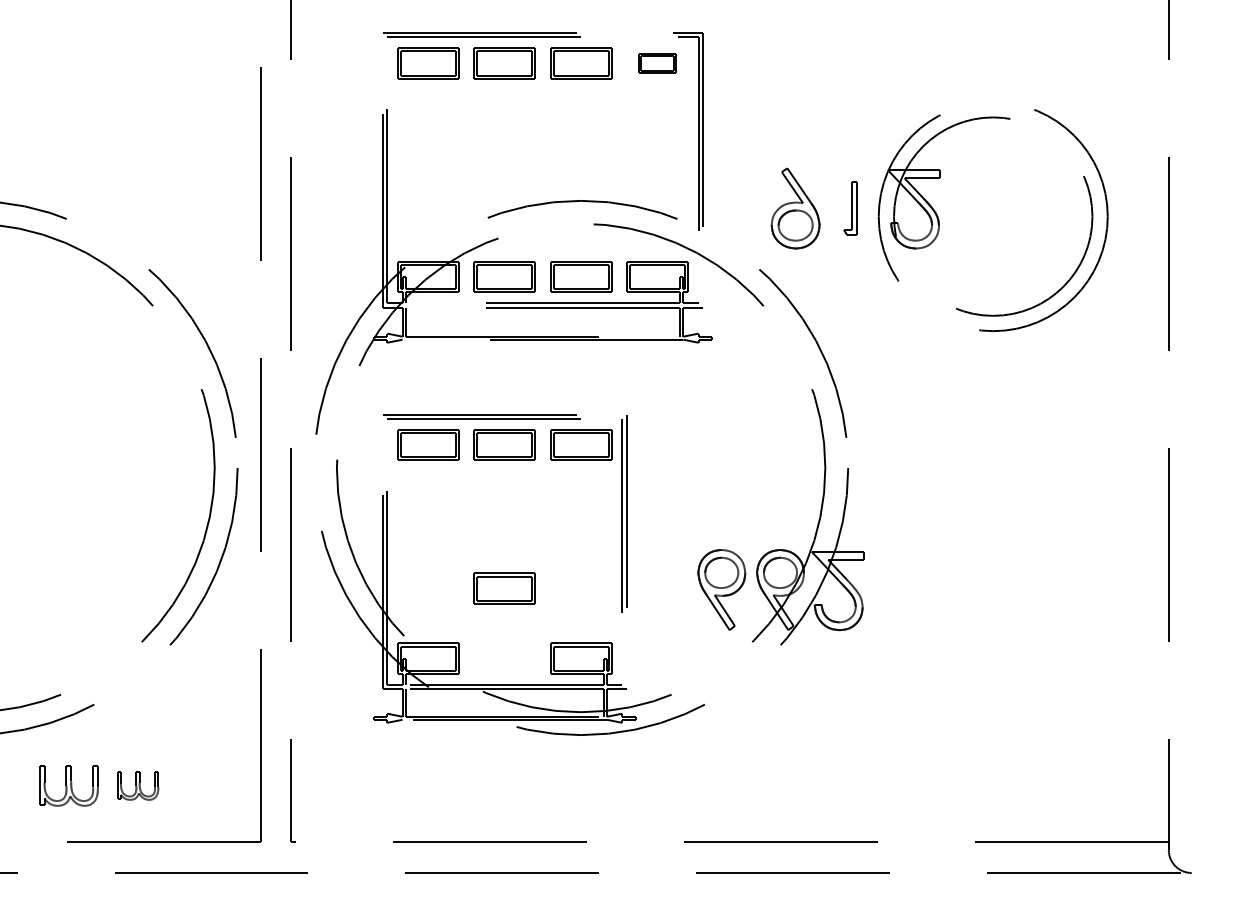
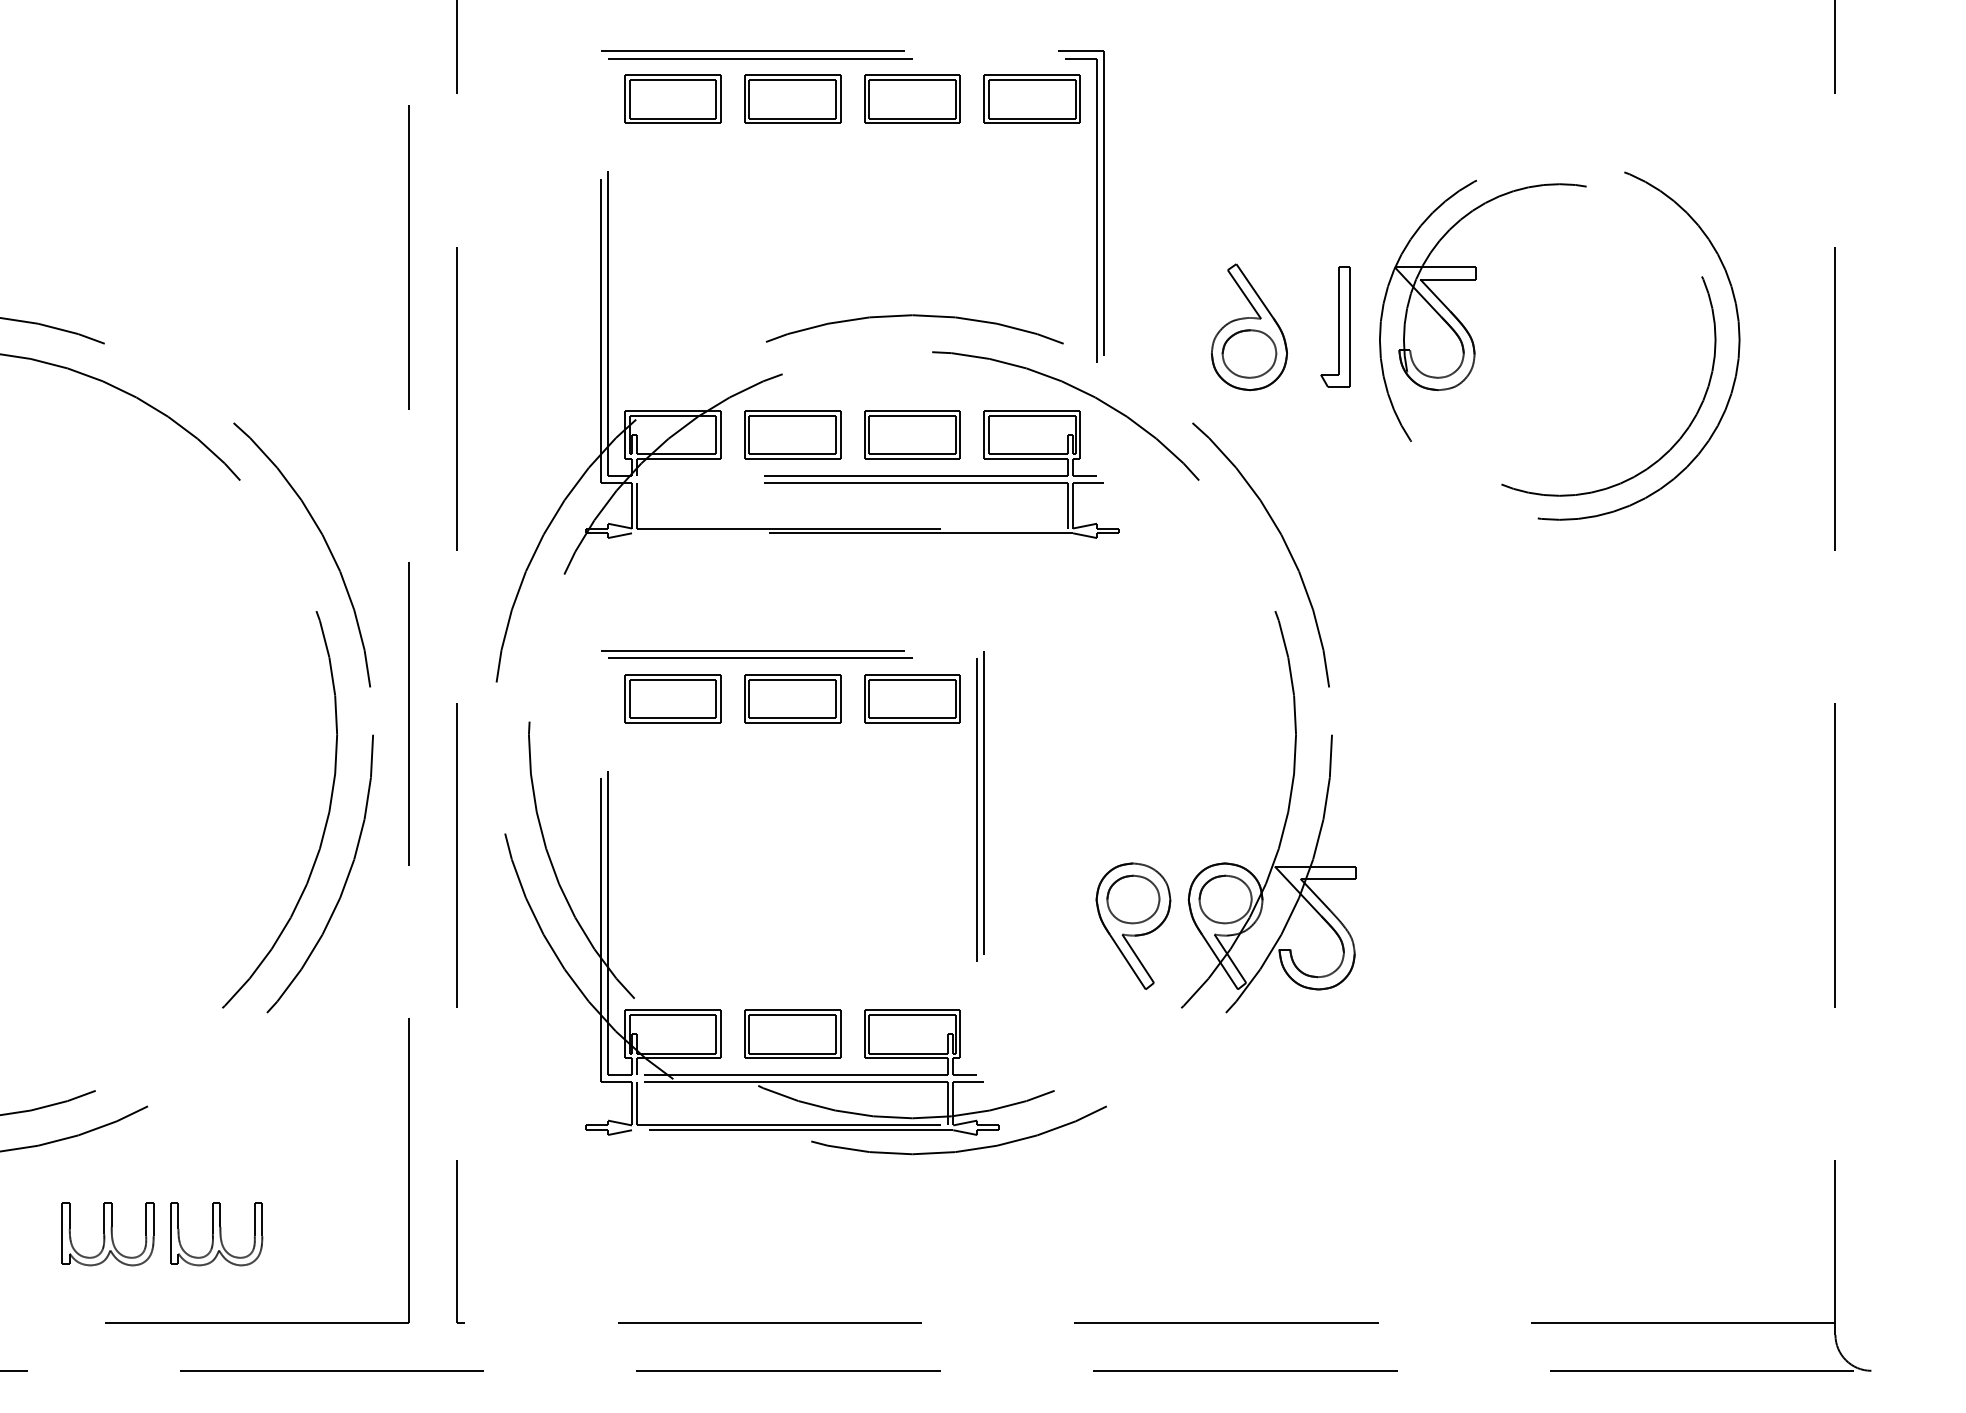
part: (657, 63) -> (1032, 99), size x1.67
part: (850, 208) -> (1335, 327), size x1.43
part: (504, 588) -> (792, 1033), moved
part: (137, 785) -> (215, 1233), size x1.43

